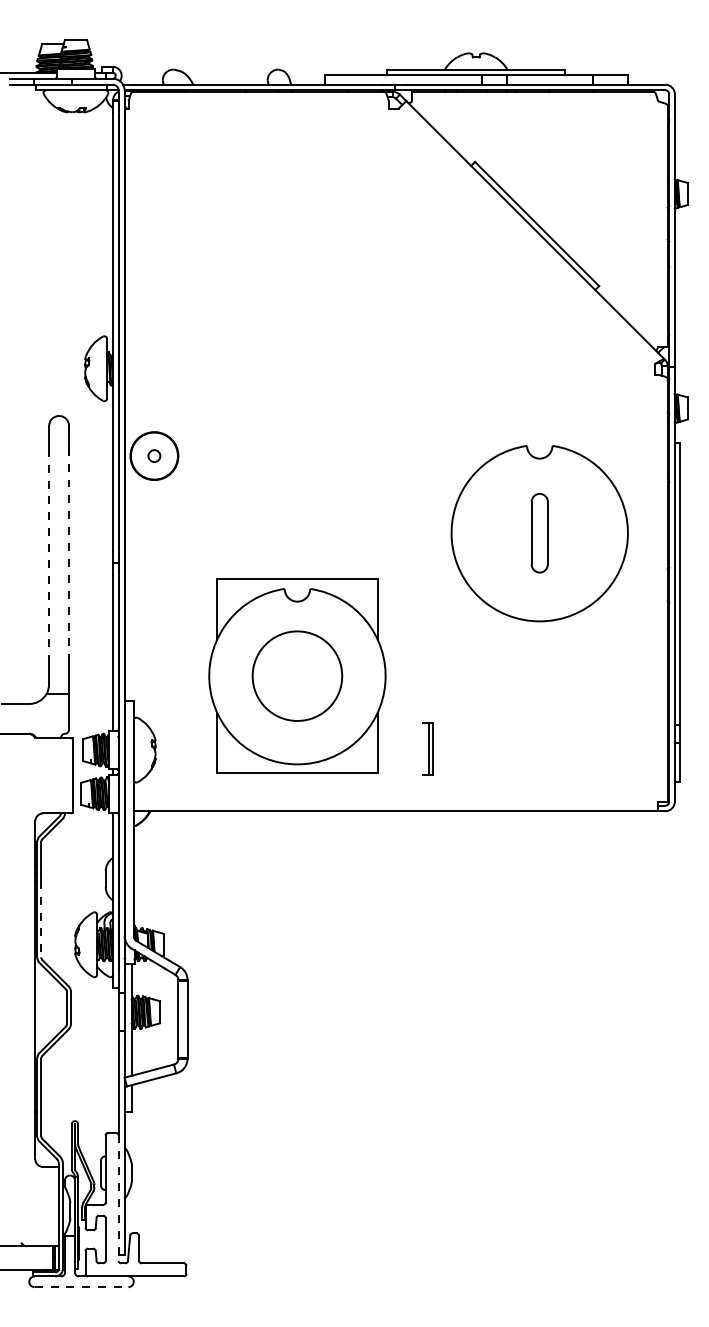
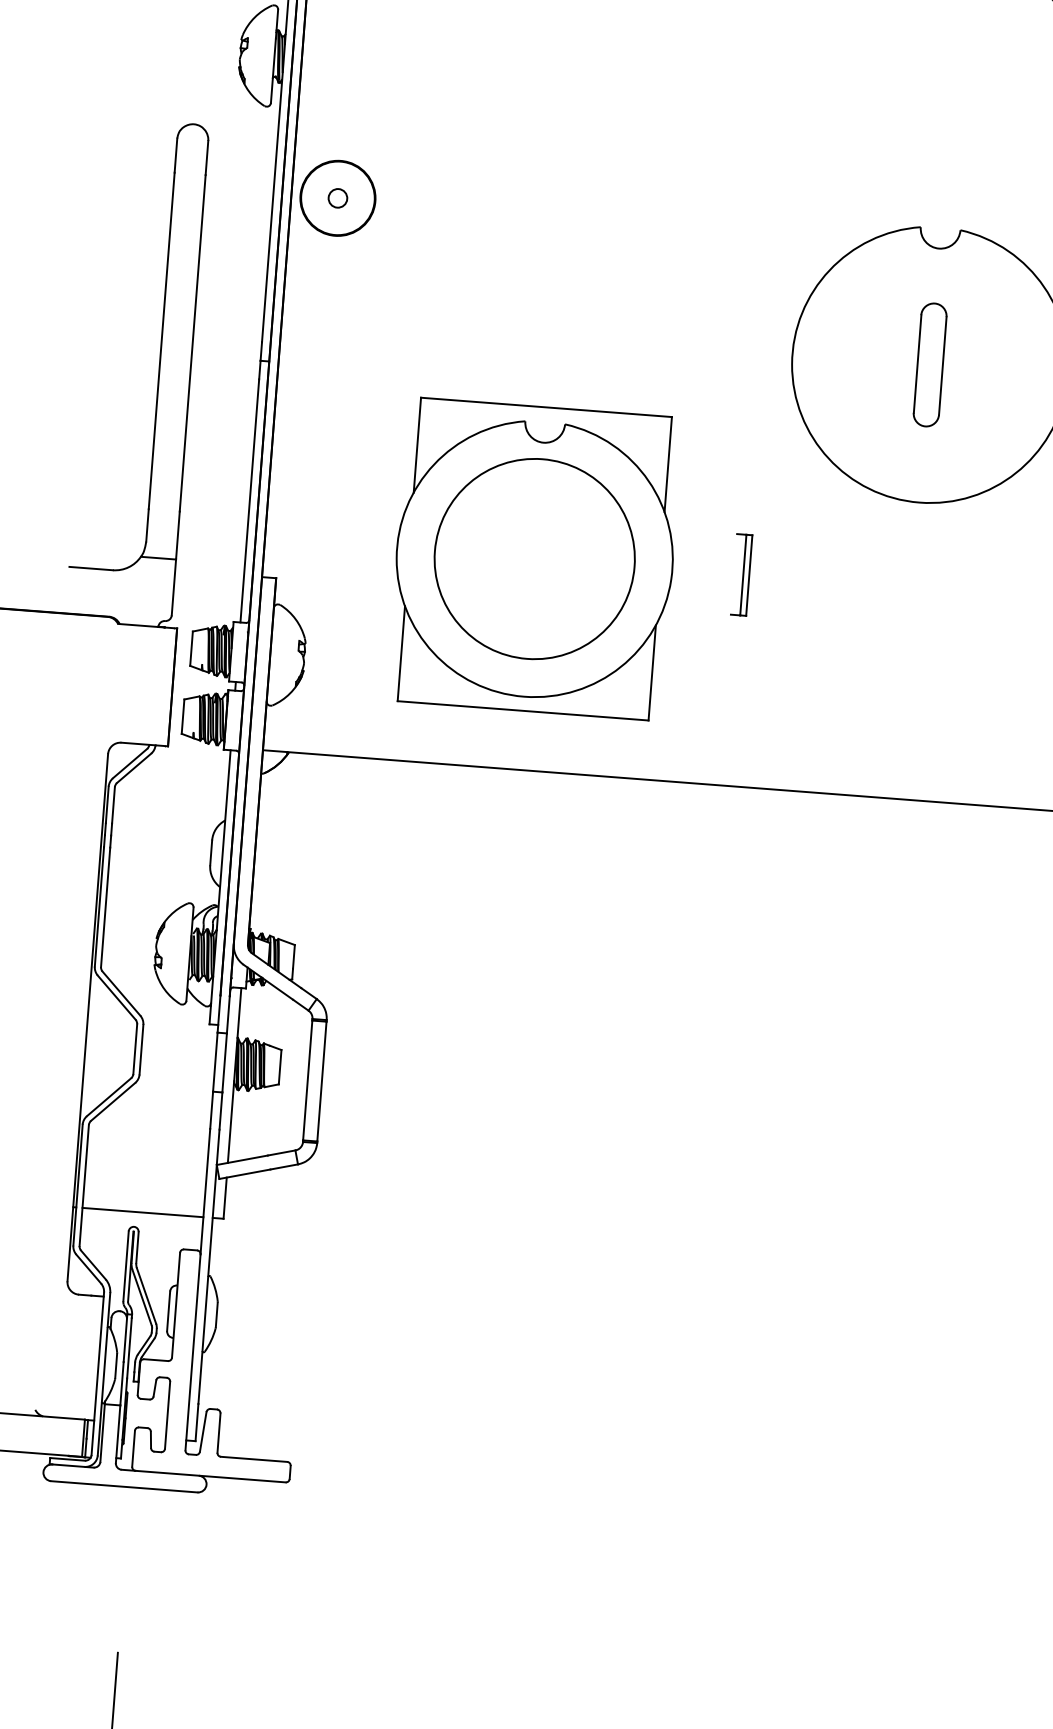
line: (49, 555) -> (162, 340), dashed -> solid
line: (69, 555) -> (193, 343), dashed -> solid
circle: (297, 676) -> (534, 559), size x1.43
part: (427, 748) -> (740, 573), moved
line: (41, 919) -> (106, 908), dashed -> solid
line: (79, 1111) -> (142, 1212), added
line: (118, 1198) -> (192, 1352), dashed -> solid
line: (81, 1287) -> (124, 1487), dashed -> solid

